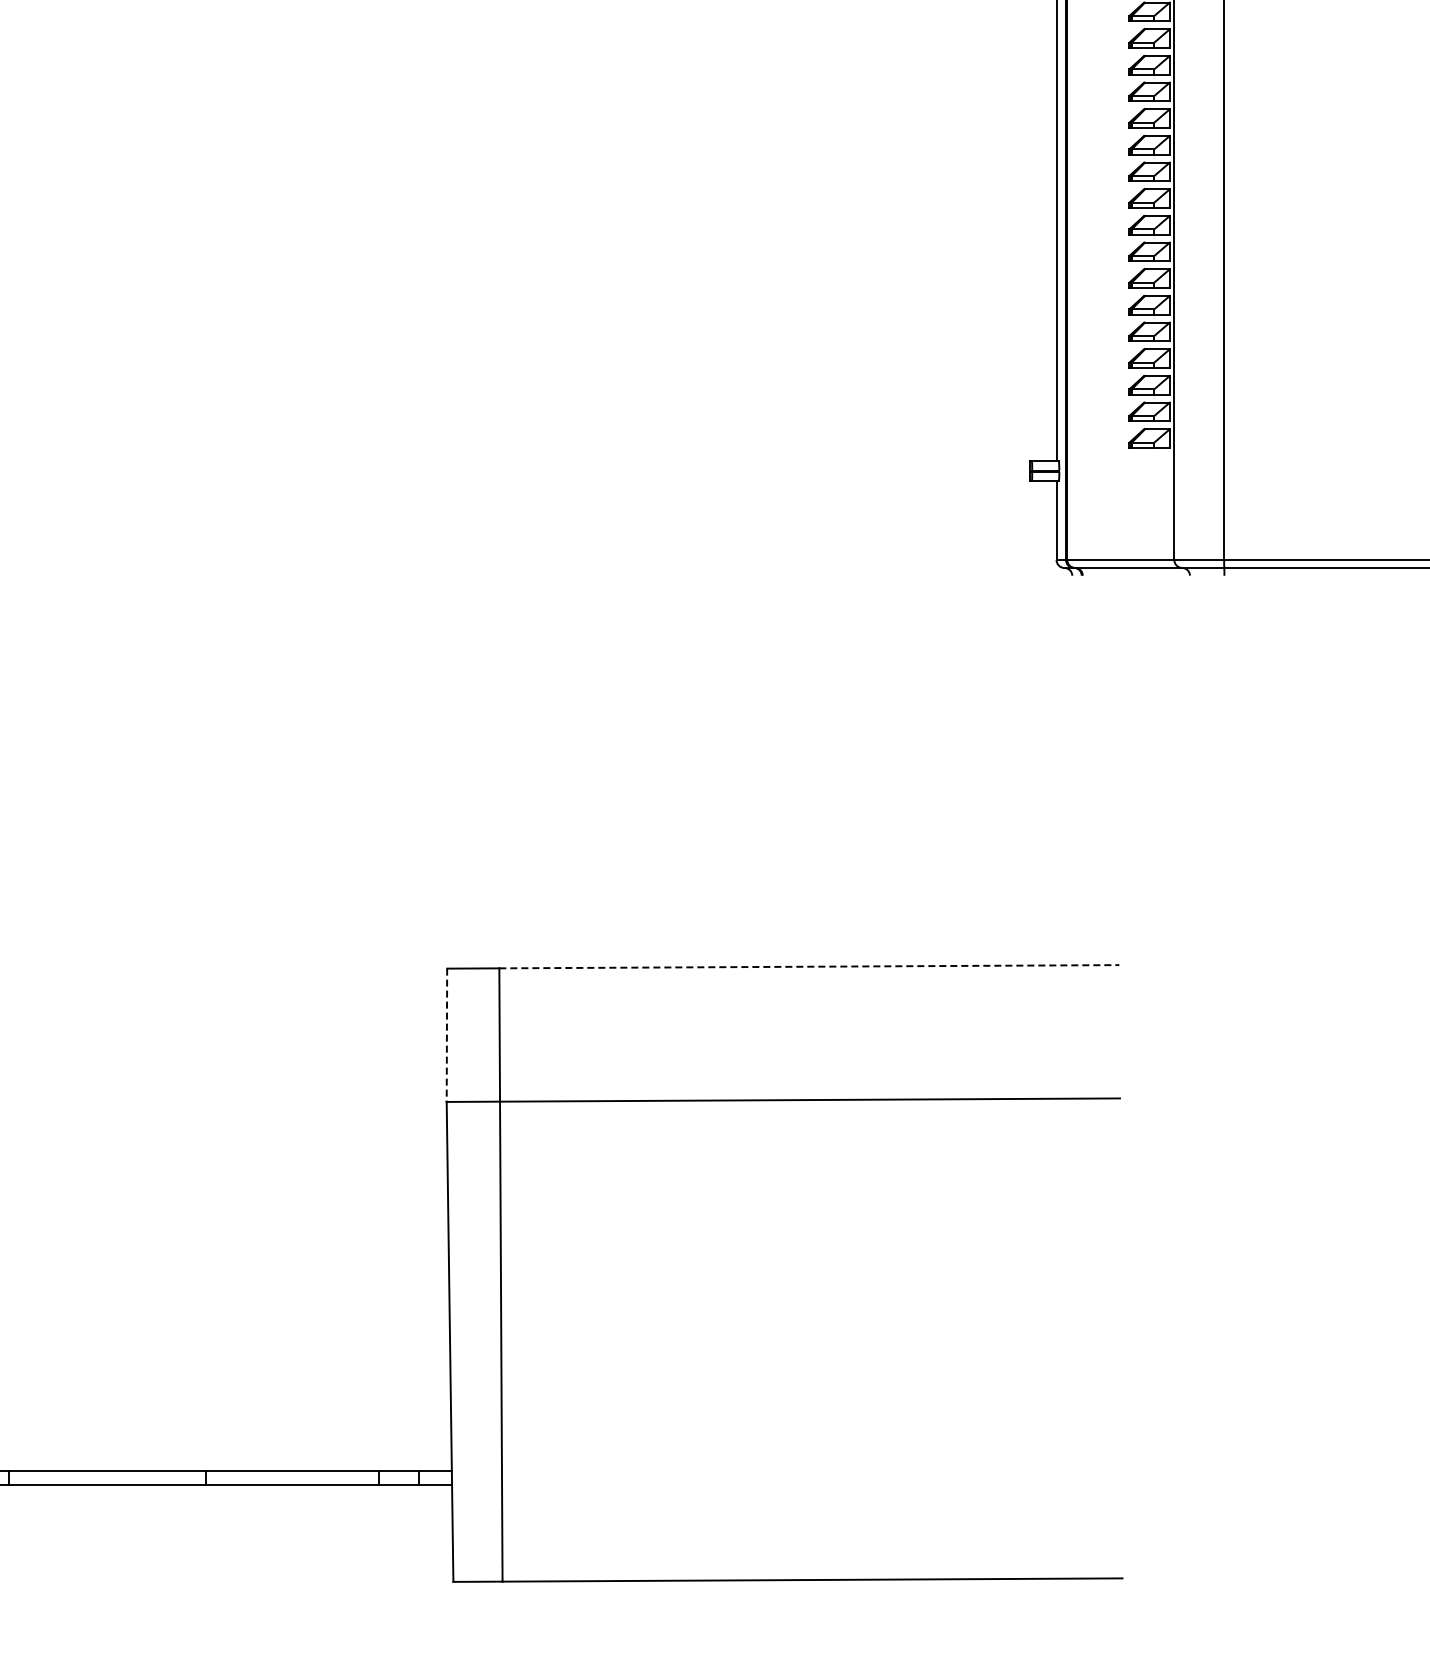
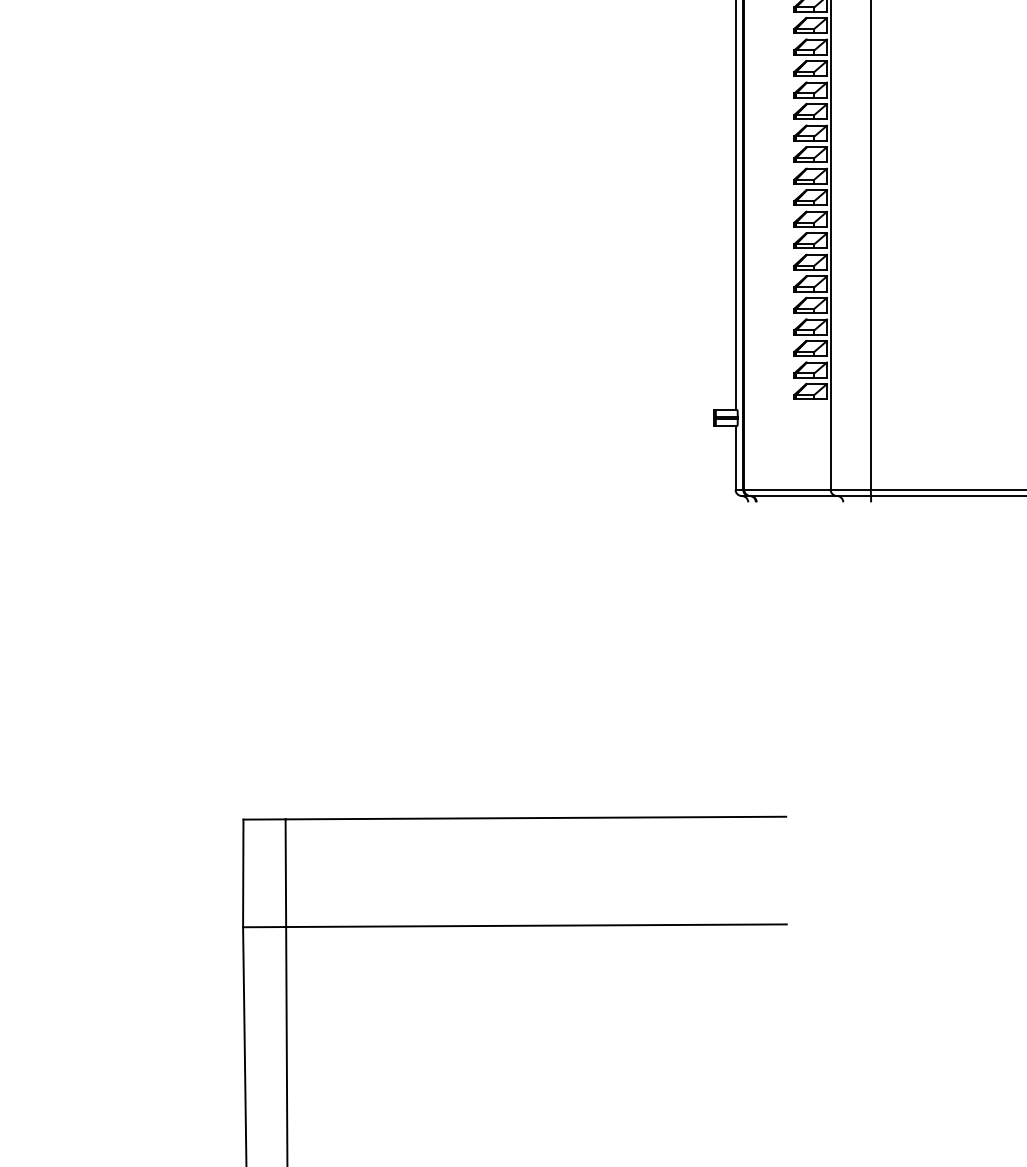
line: (809, 966) -> (536, 817), dashed -> solid
line: (446, 1035) -> (242, 873), dashed -> solid

